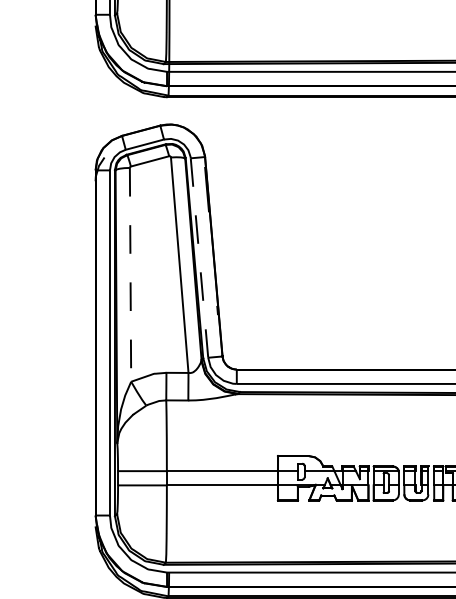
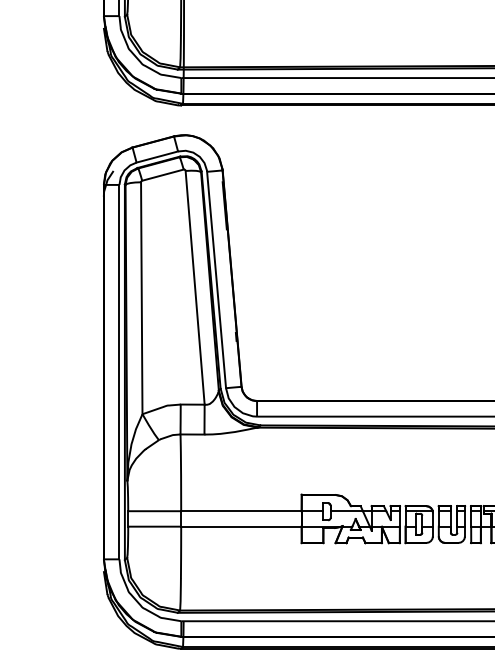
line: (199, 258) -> (216, 280), dashed -> solid
line: (130, 275) -> (141, 298), dashed -> solid

